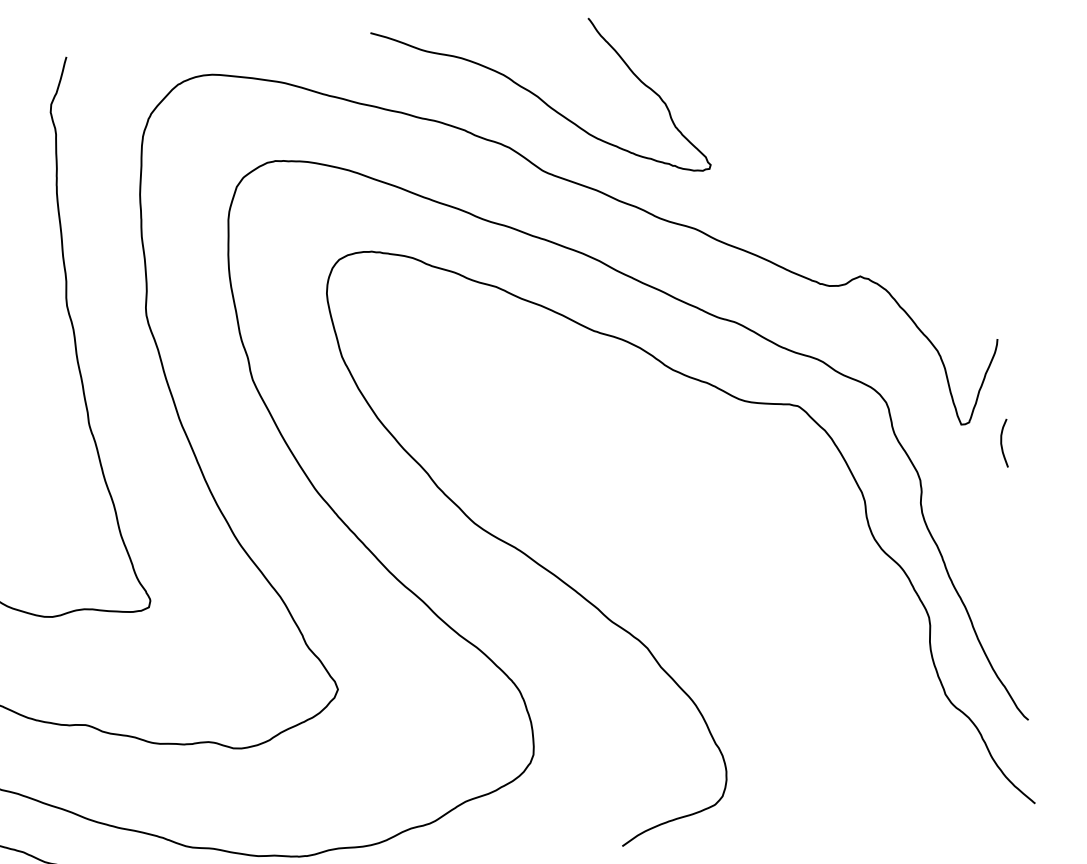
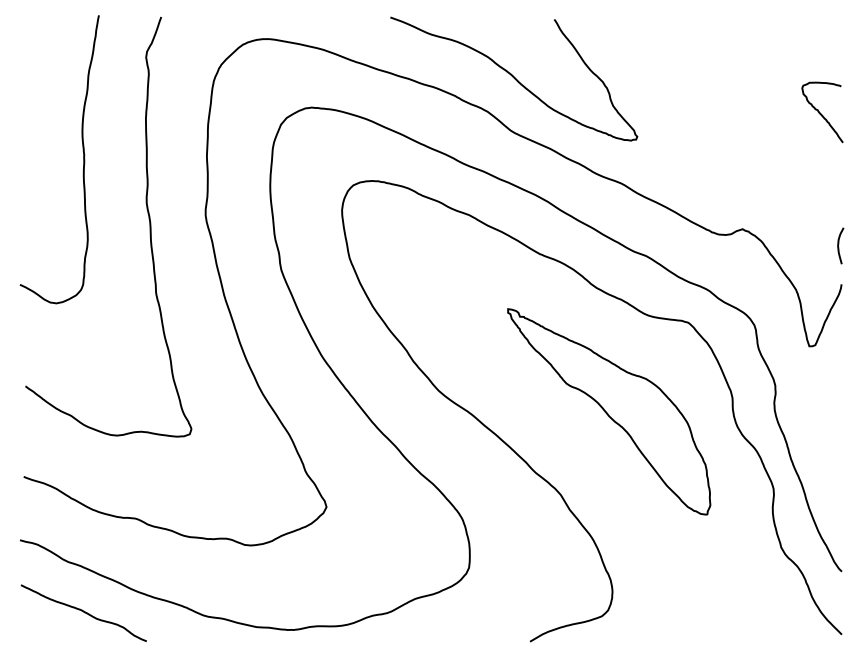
curve: (952, 114) -> (821, 113), added
curve: (1002, 441) -> (839, 244), moved
part: (703, 532) -> (609, 411), added

